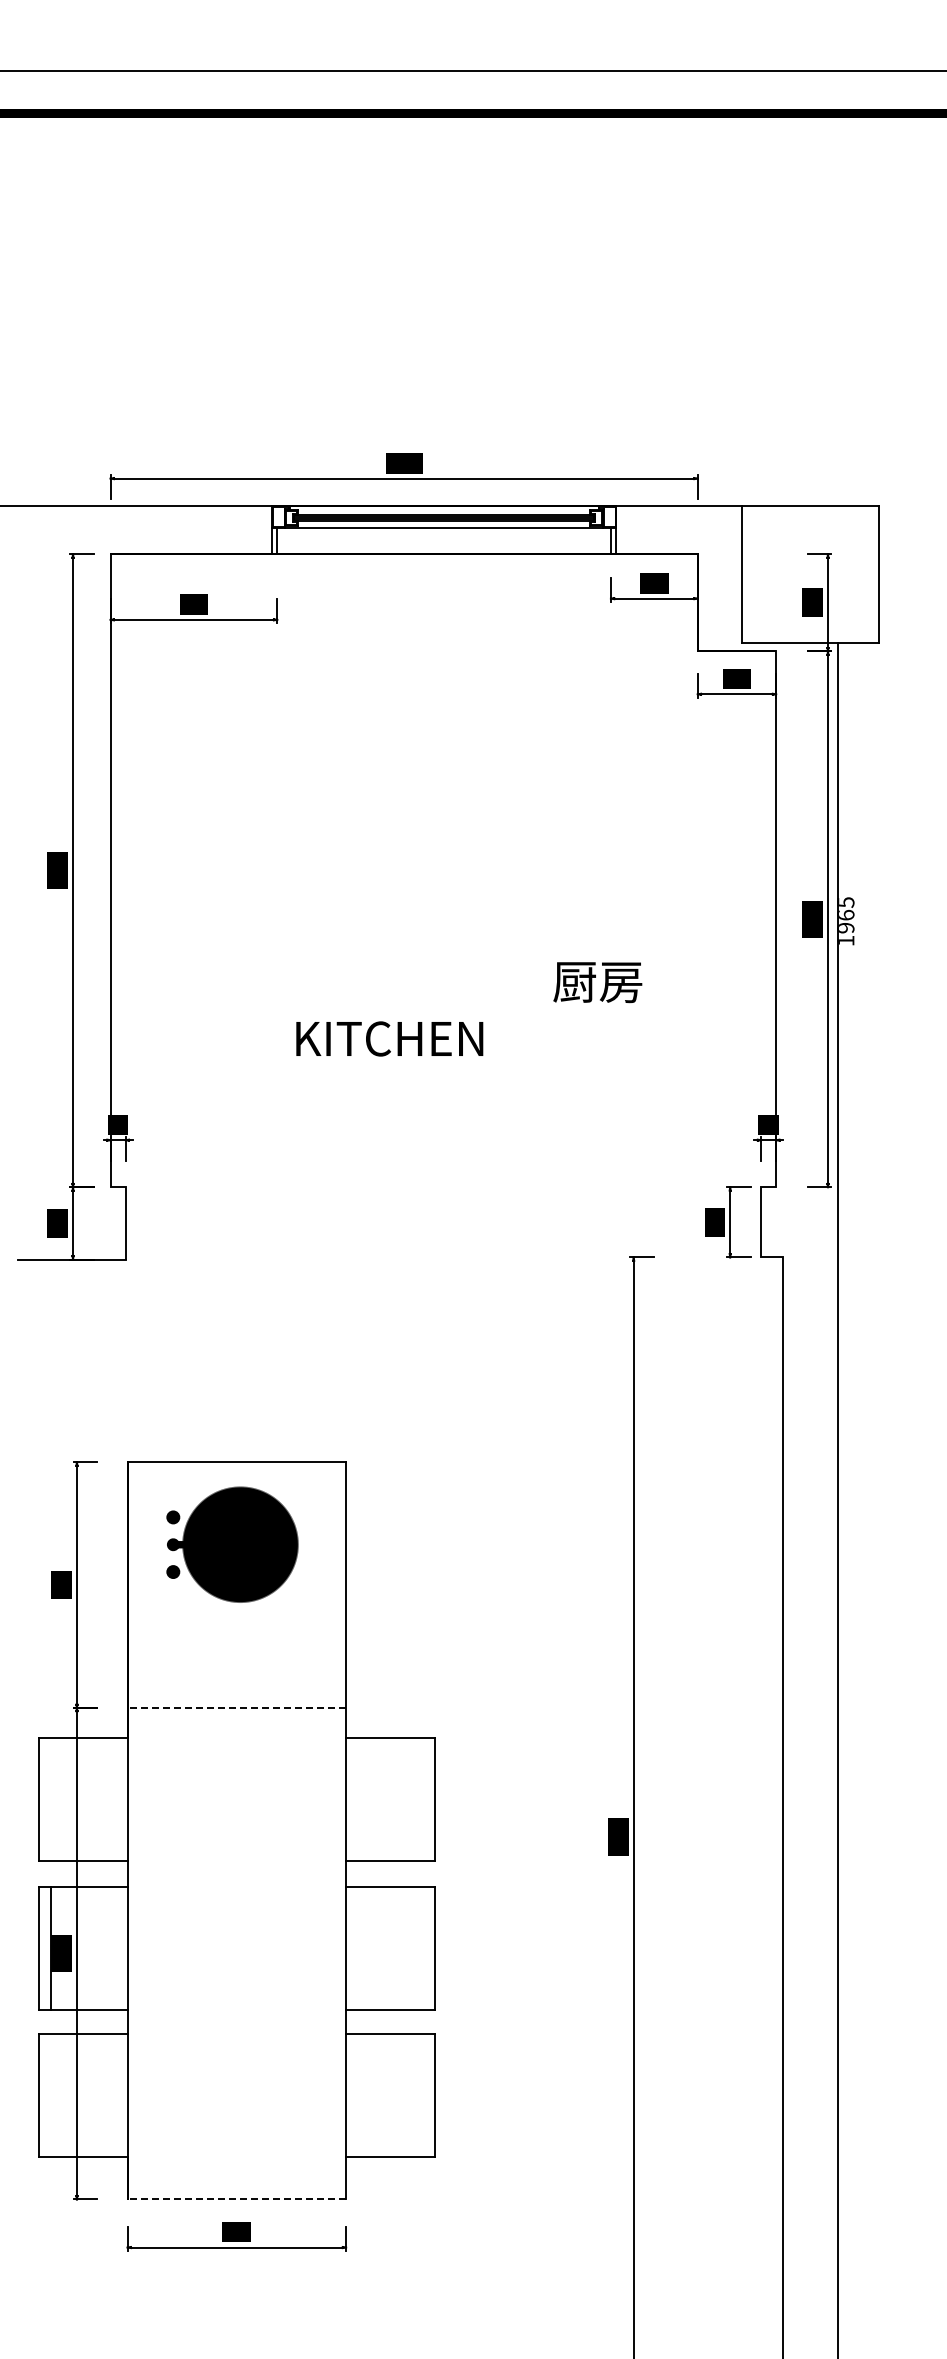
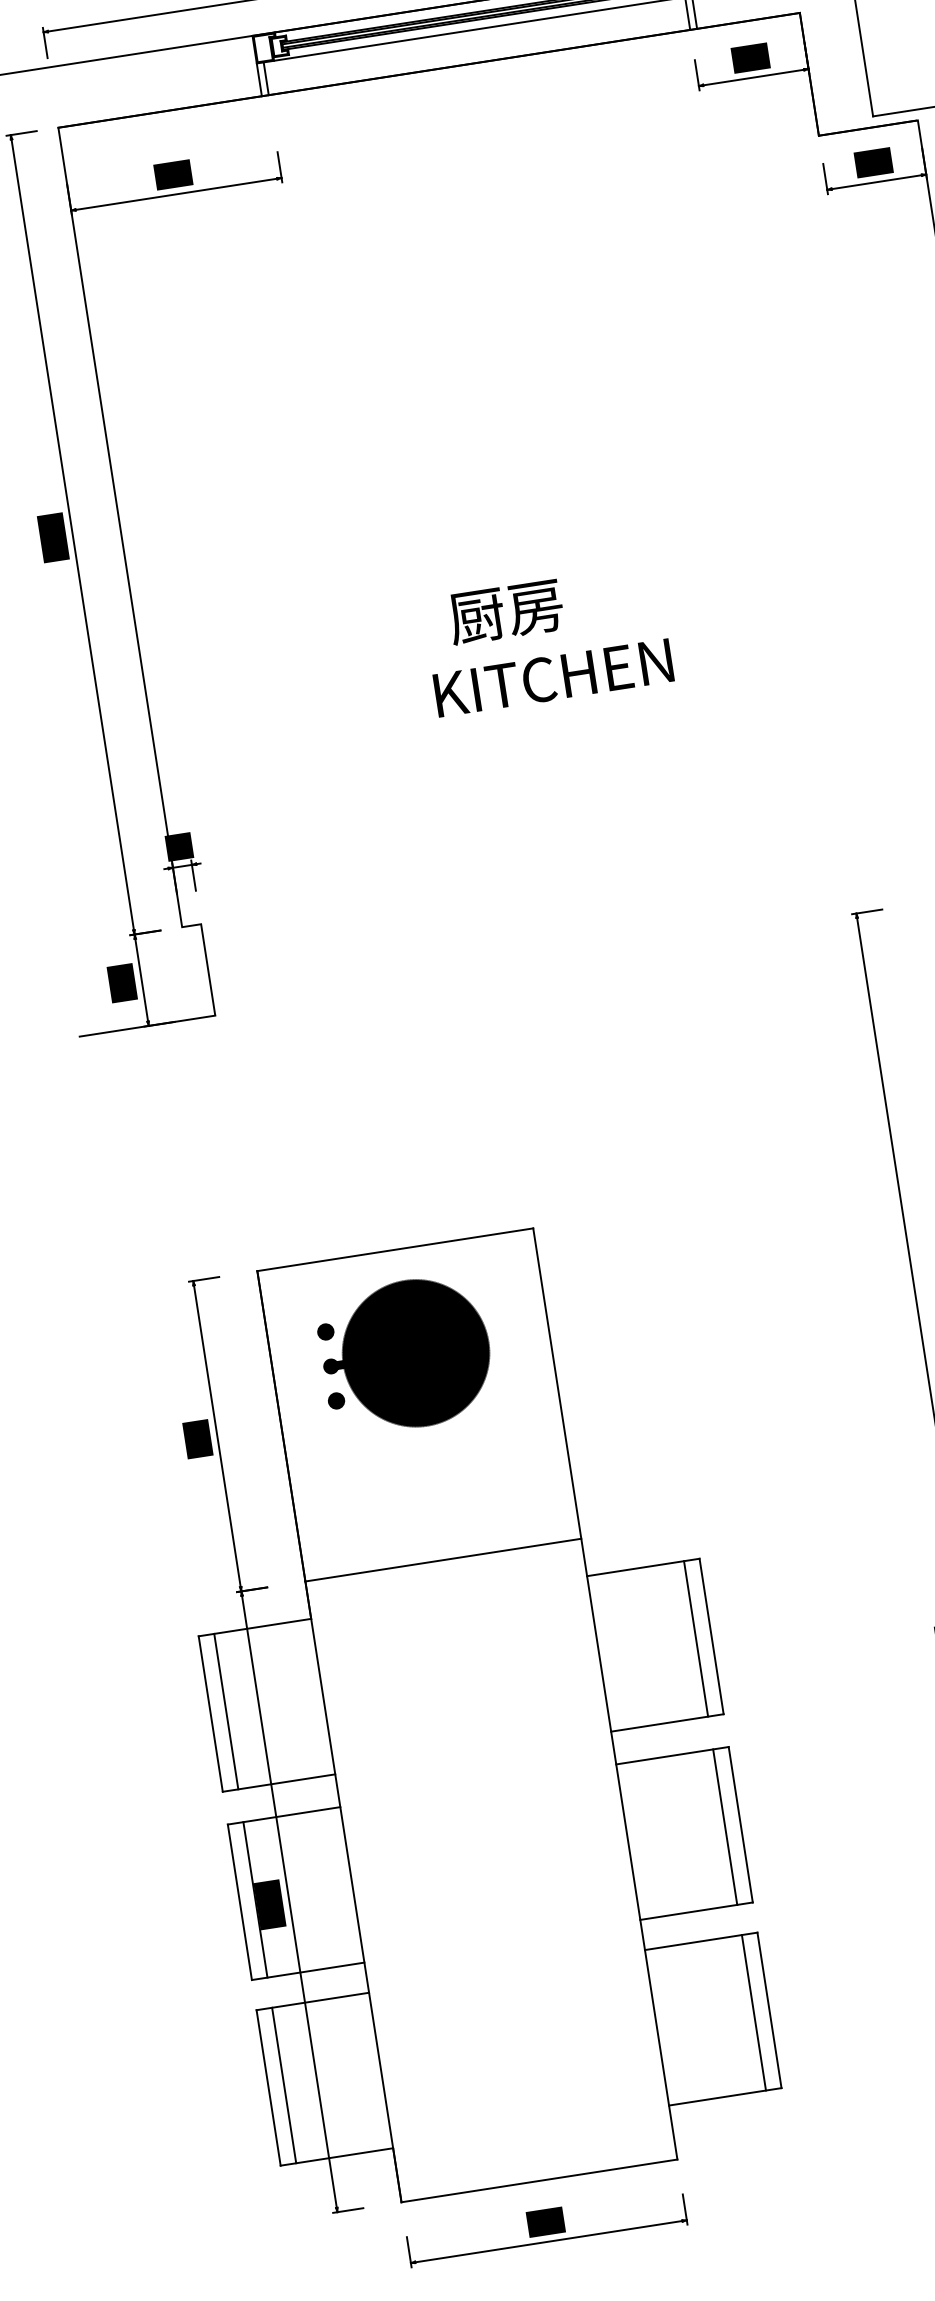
text: (597, 982) -> (505, 612), moved
text: (389, 1038) -> (553, 677), moved
line: (236, 1707) -> (442, 1559), dashed -> solid
line: (50, 1798) -> (225, 1710), added
line: (422, 1798) -> (695, 1638), added
line: (422, 1947) -> (724, 1826), added
line: (50, 2094) -> (283, 2084), added
line: (422, 2094) -> (753, 2012), added
line: (236, 2199) -> (538, 2181), dashed -> solid

